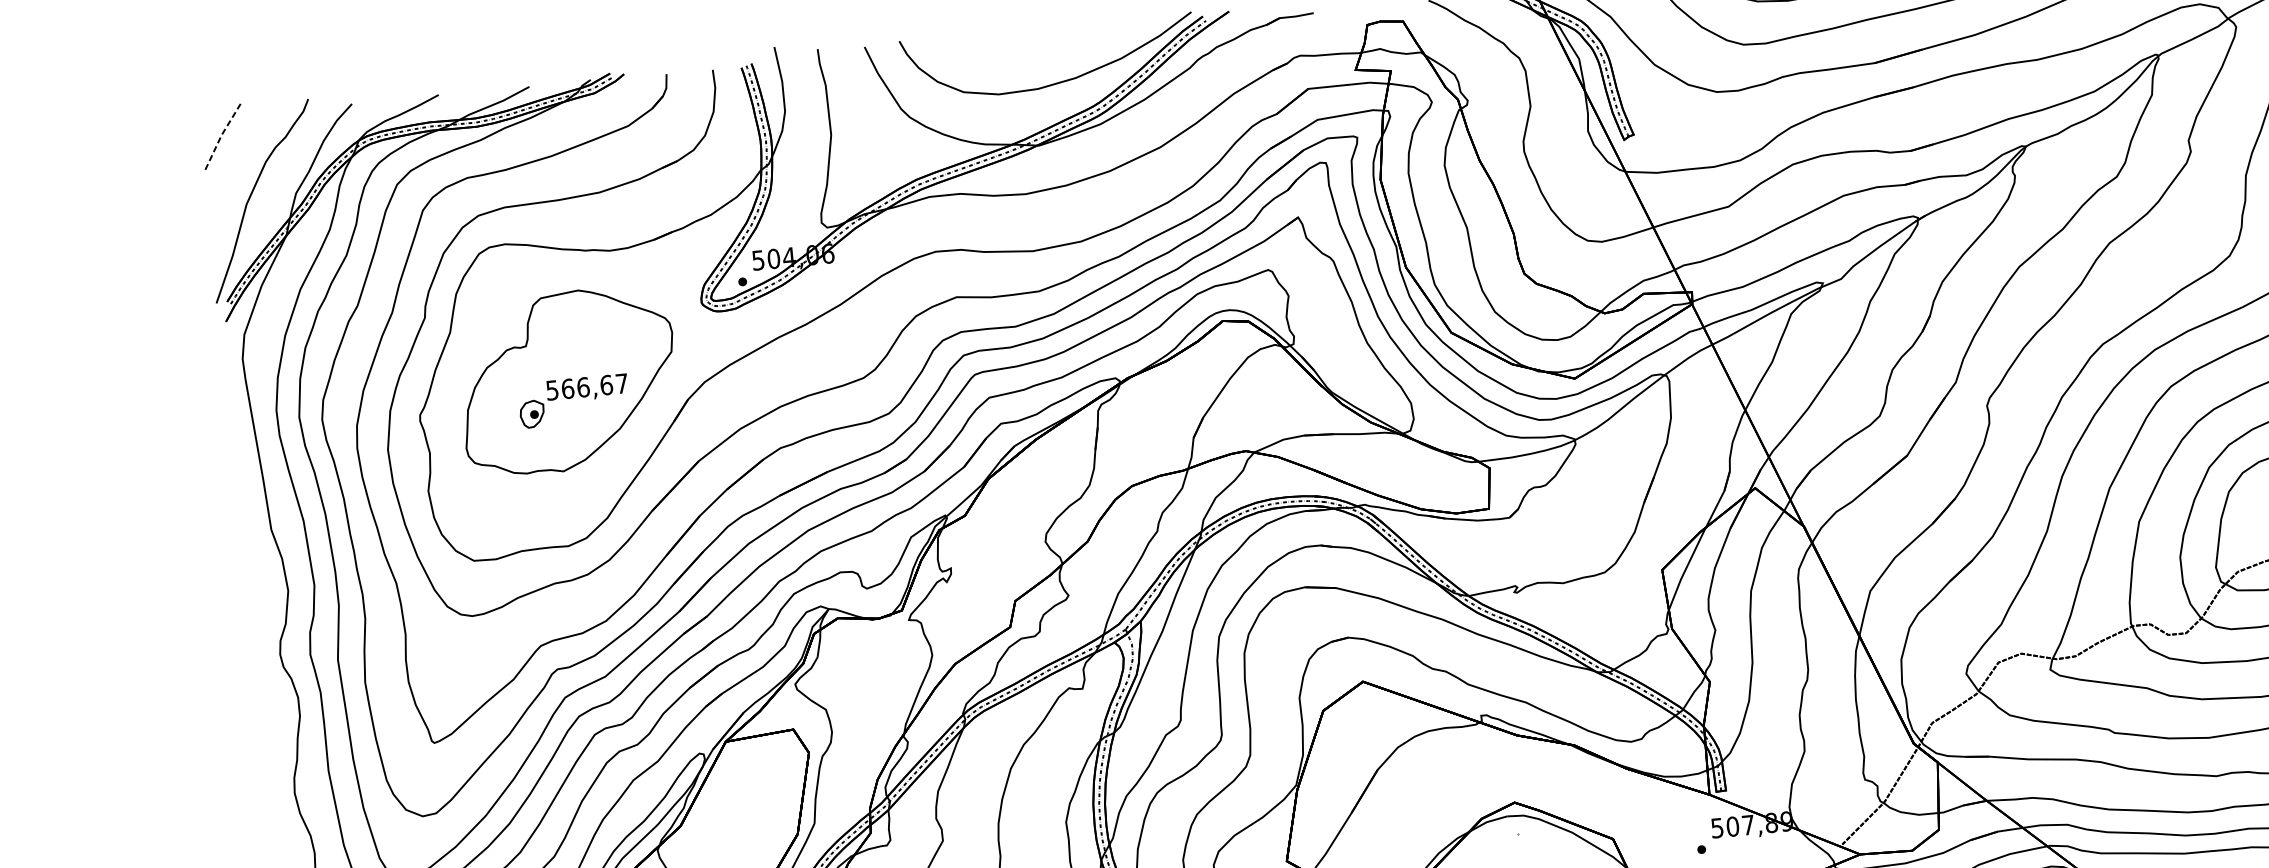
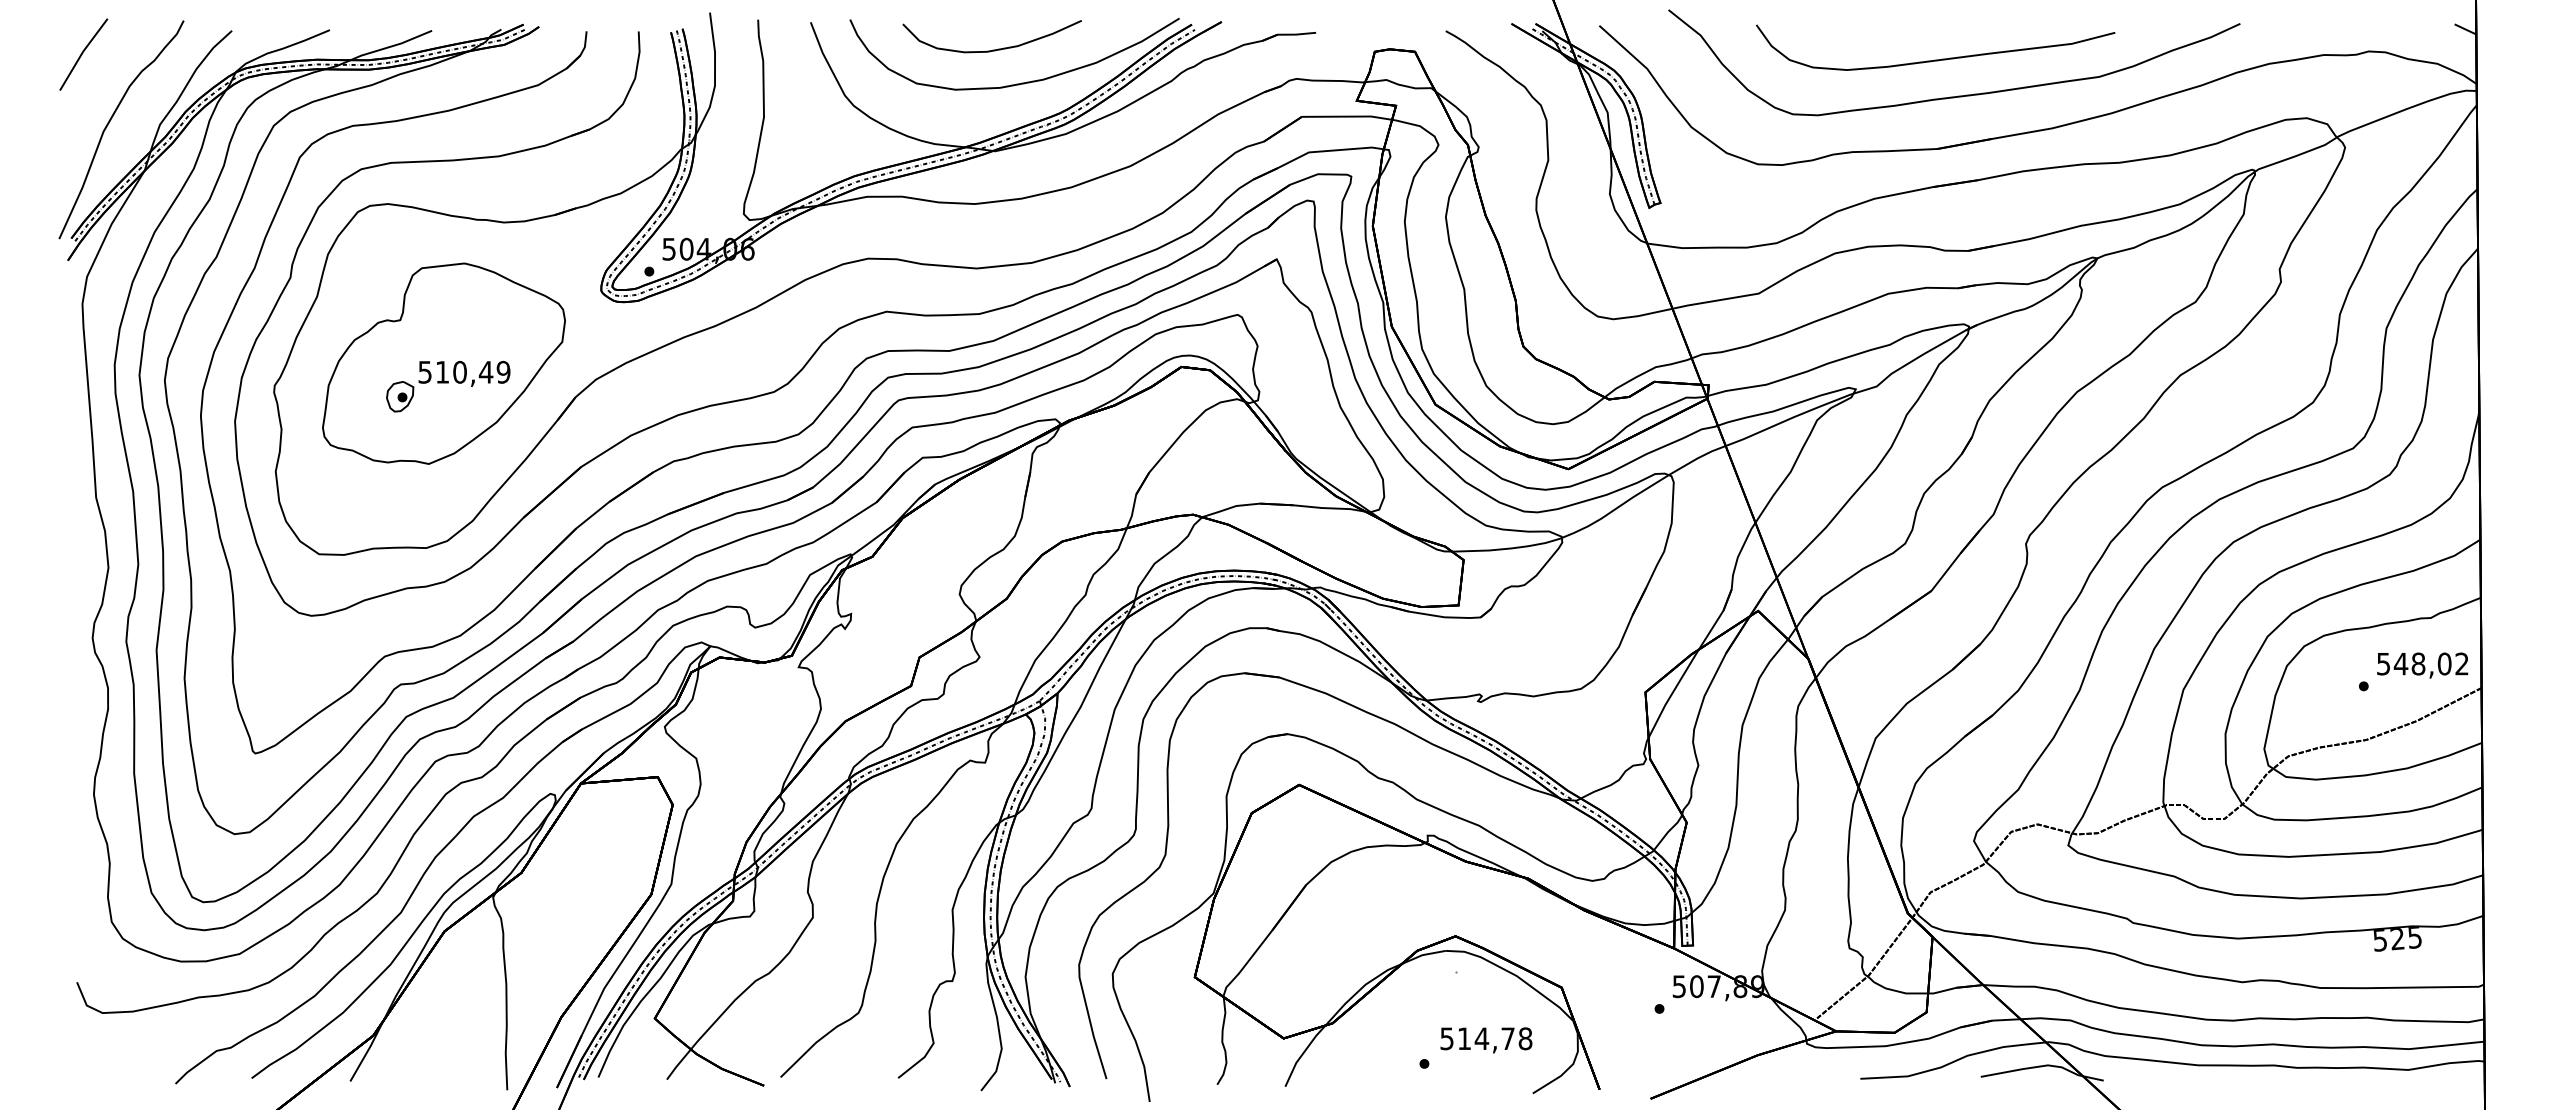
curve: (1028, 55) -> (992, 49), added
line: (221, 136) -> (82, 53), dashed -> solid
text: (594, 385) -> (472, 371), 566,67 -> 510,49

